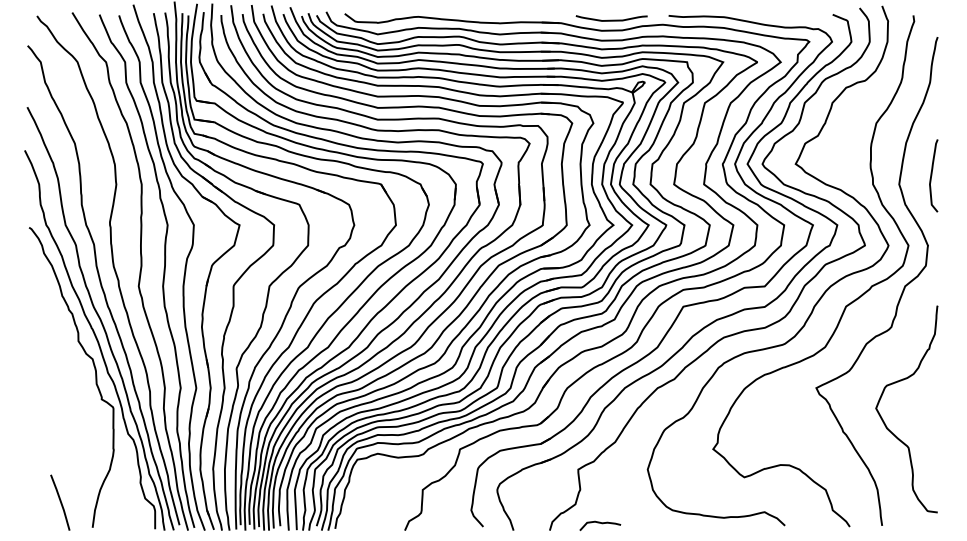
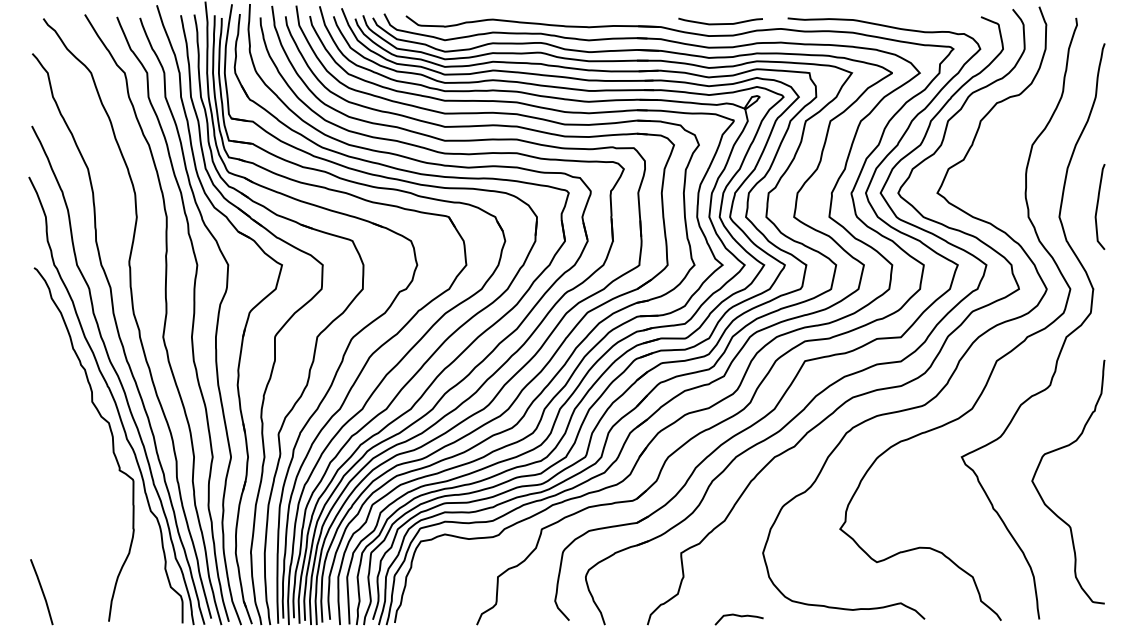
curve: (60, 502) -> (41, 591), moved
curve: (599, 523) -> (738, 616), moved

